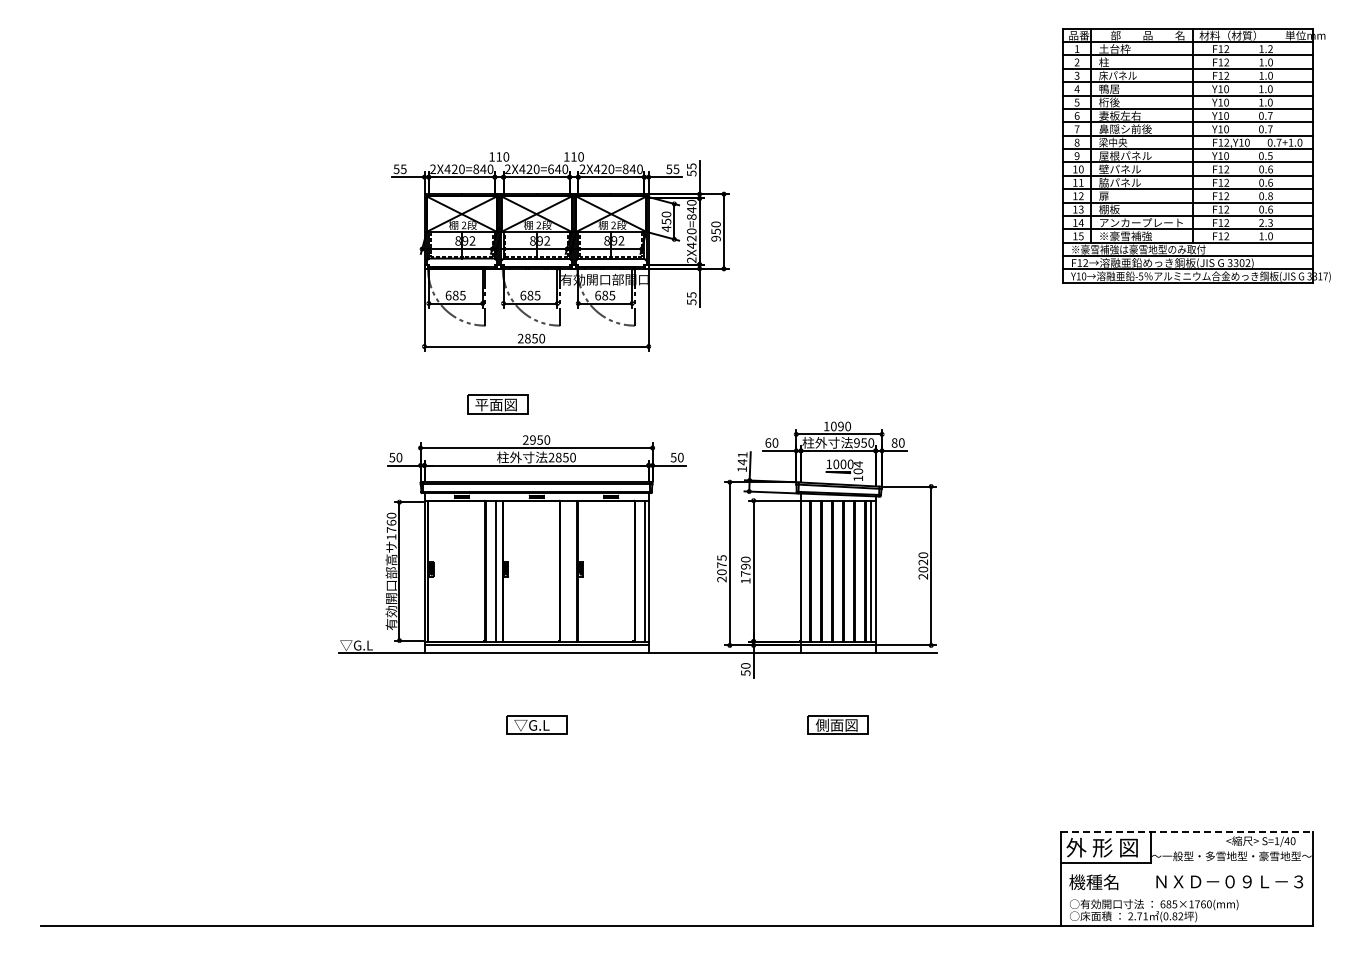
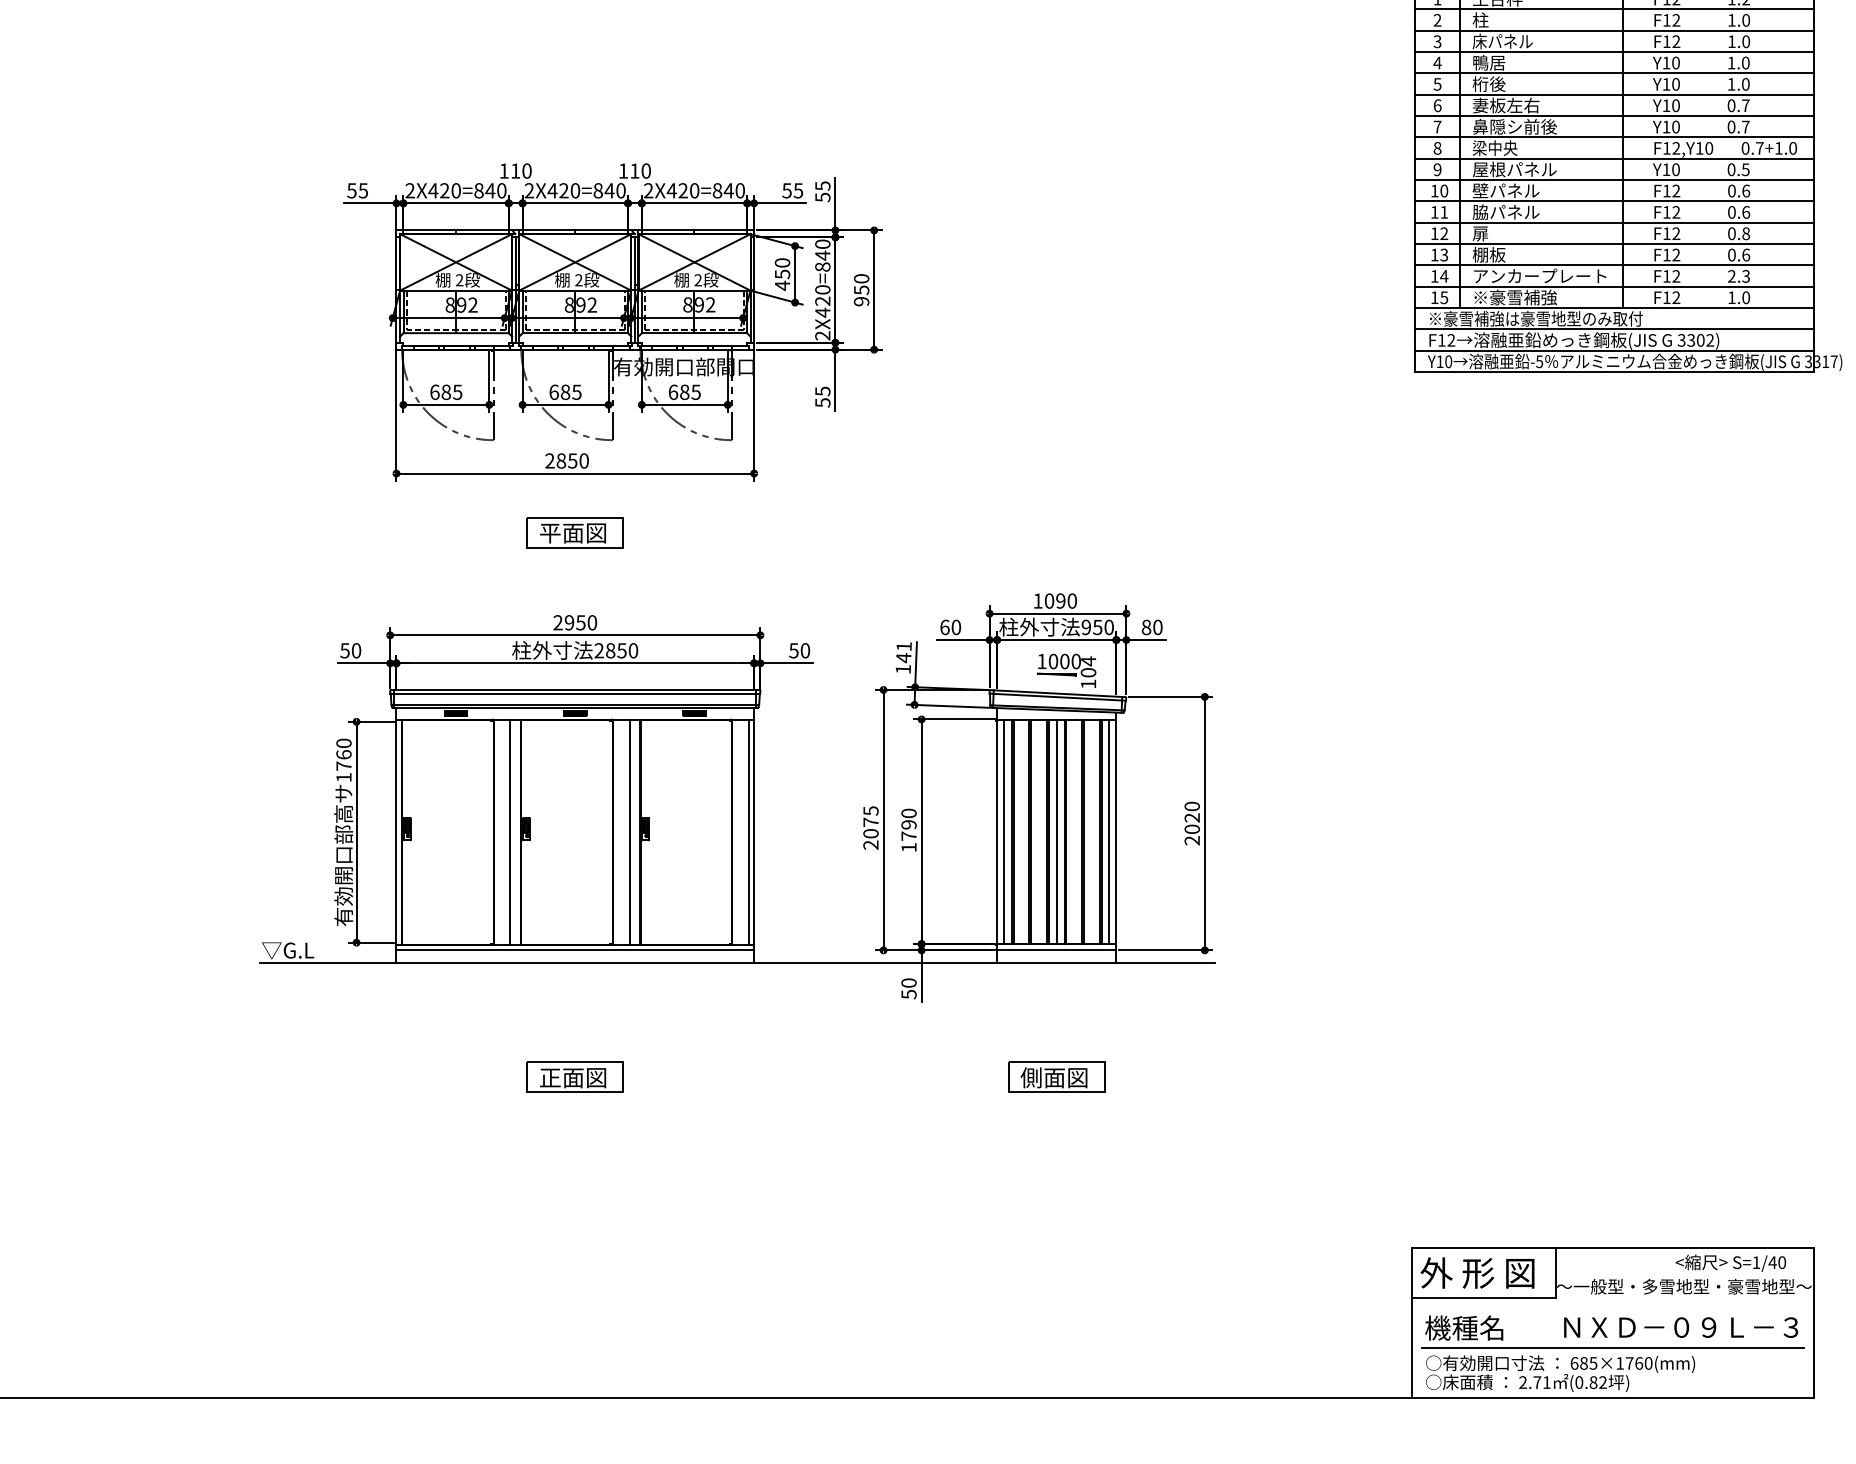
text: (550, 168) -> (597, 189), 2X420=640 -> 2X420=840
part: (497, 404) -> (575, 532), moved
line: (805, 570) -> (1004, 830), added
line: (838, 570) -> (1056, 830), added
line: (570, 571) -> (629, 832), added
text: (534, 725) -> (571, 1078), ▽G.L -> 正面図
line: (1187, 831) -> (1613, 1247), dashed -> solid
line: (1186, 894) -> (1612, 1347), added

